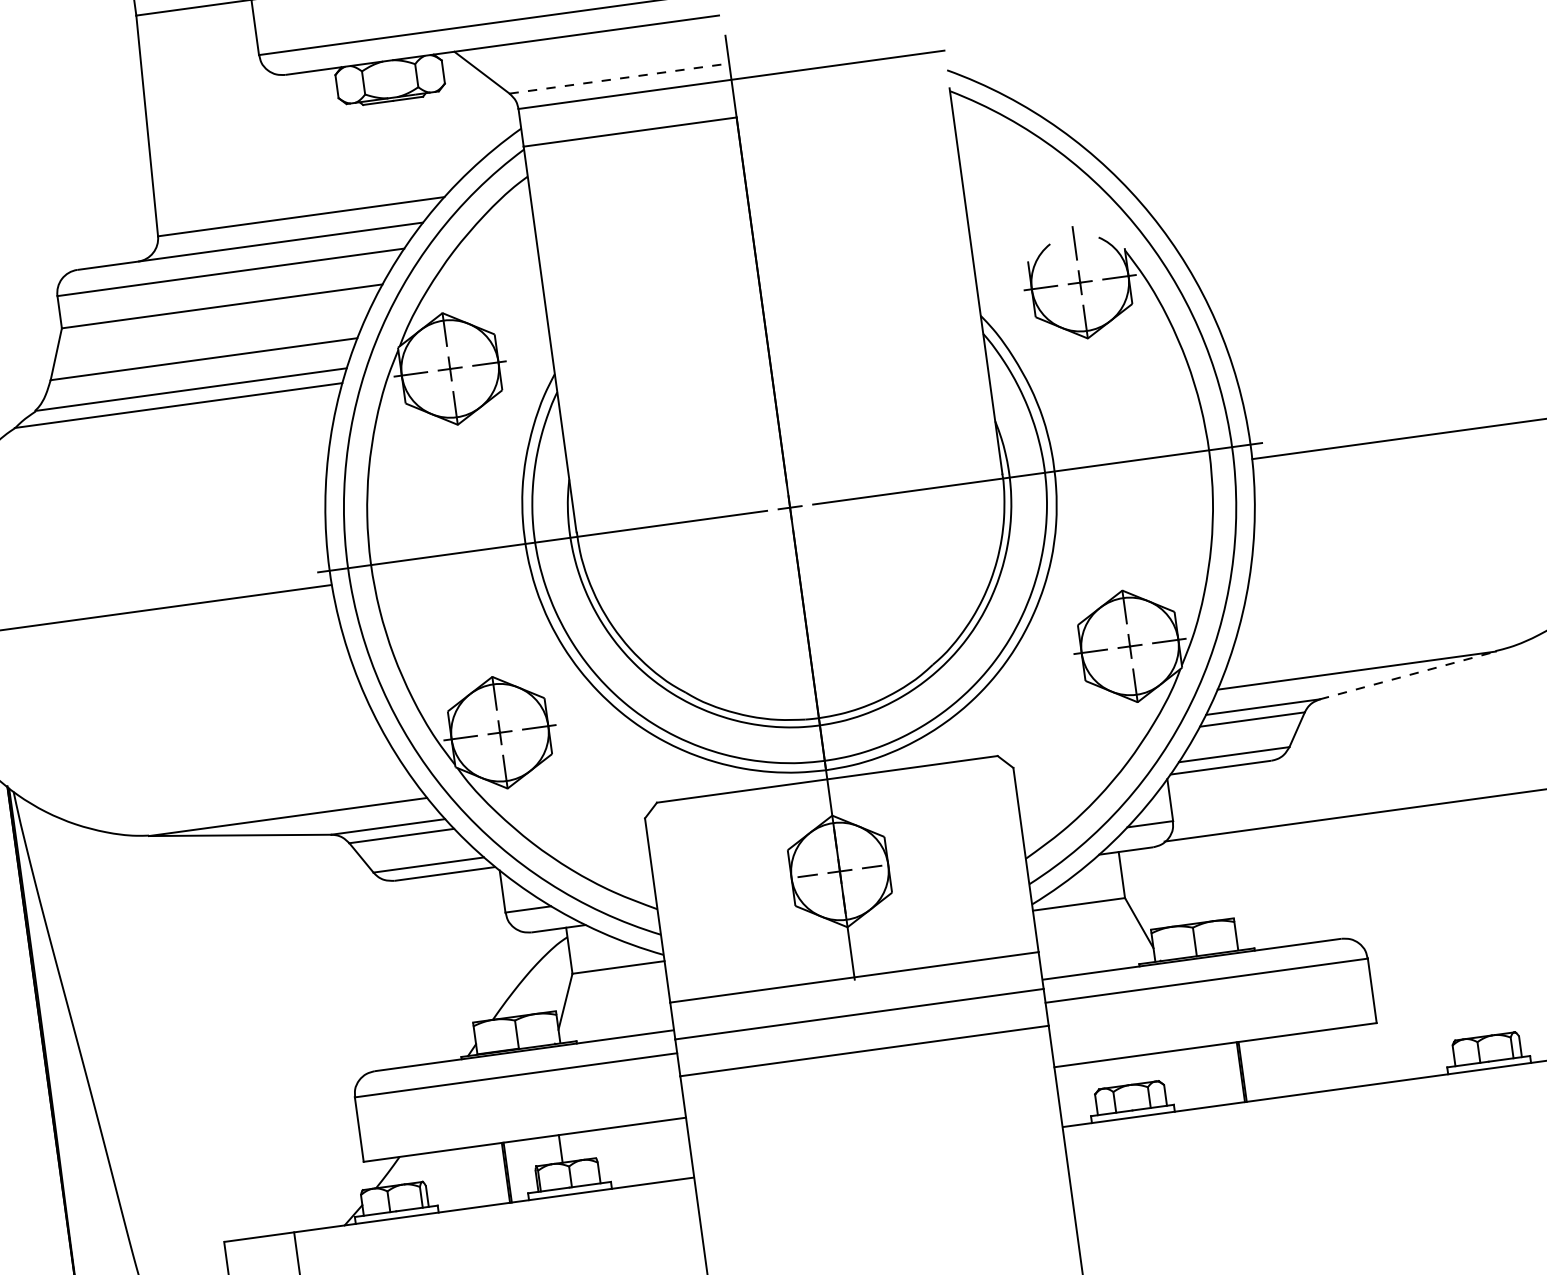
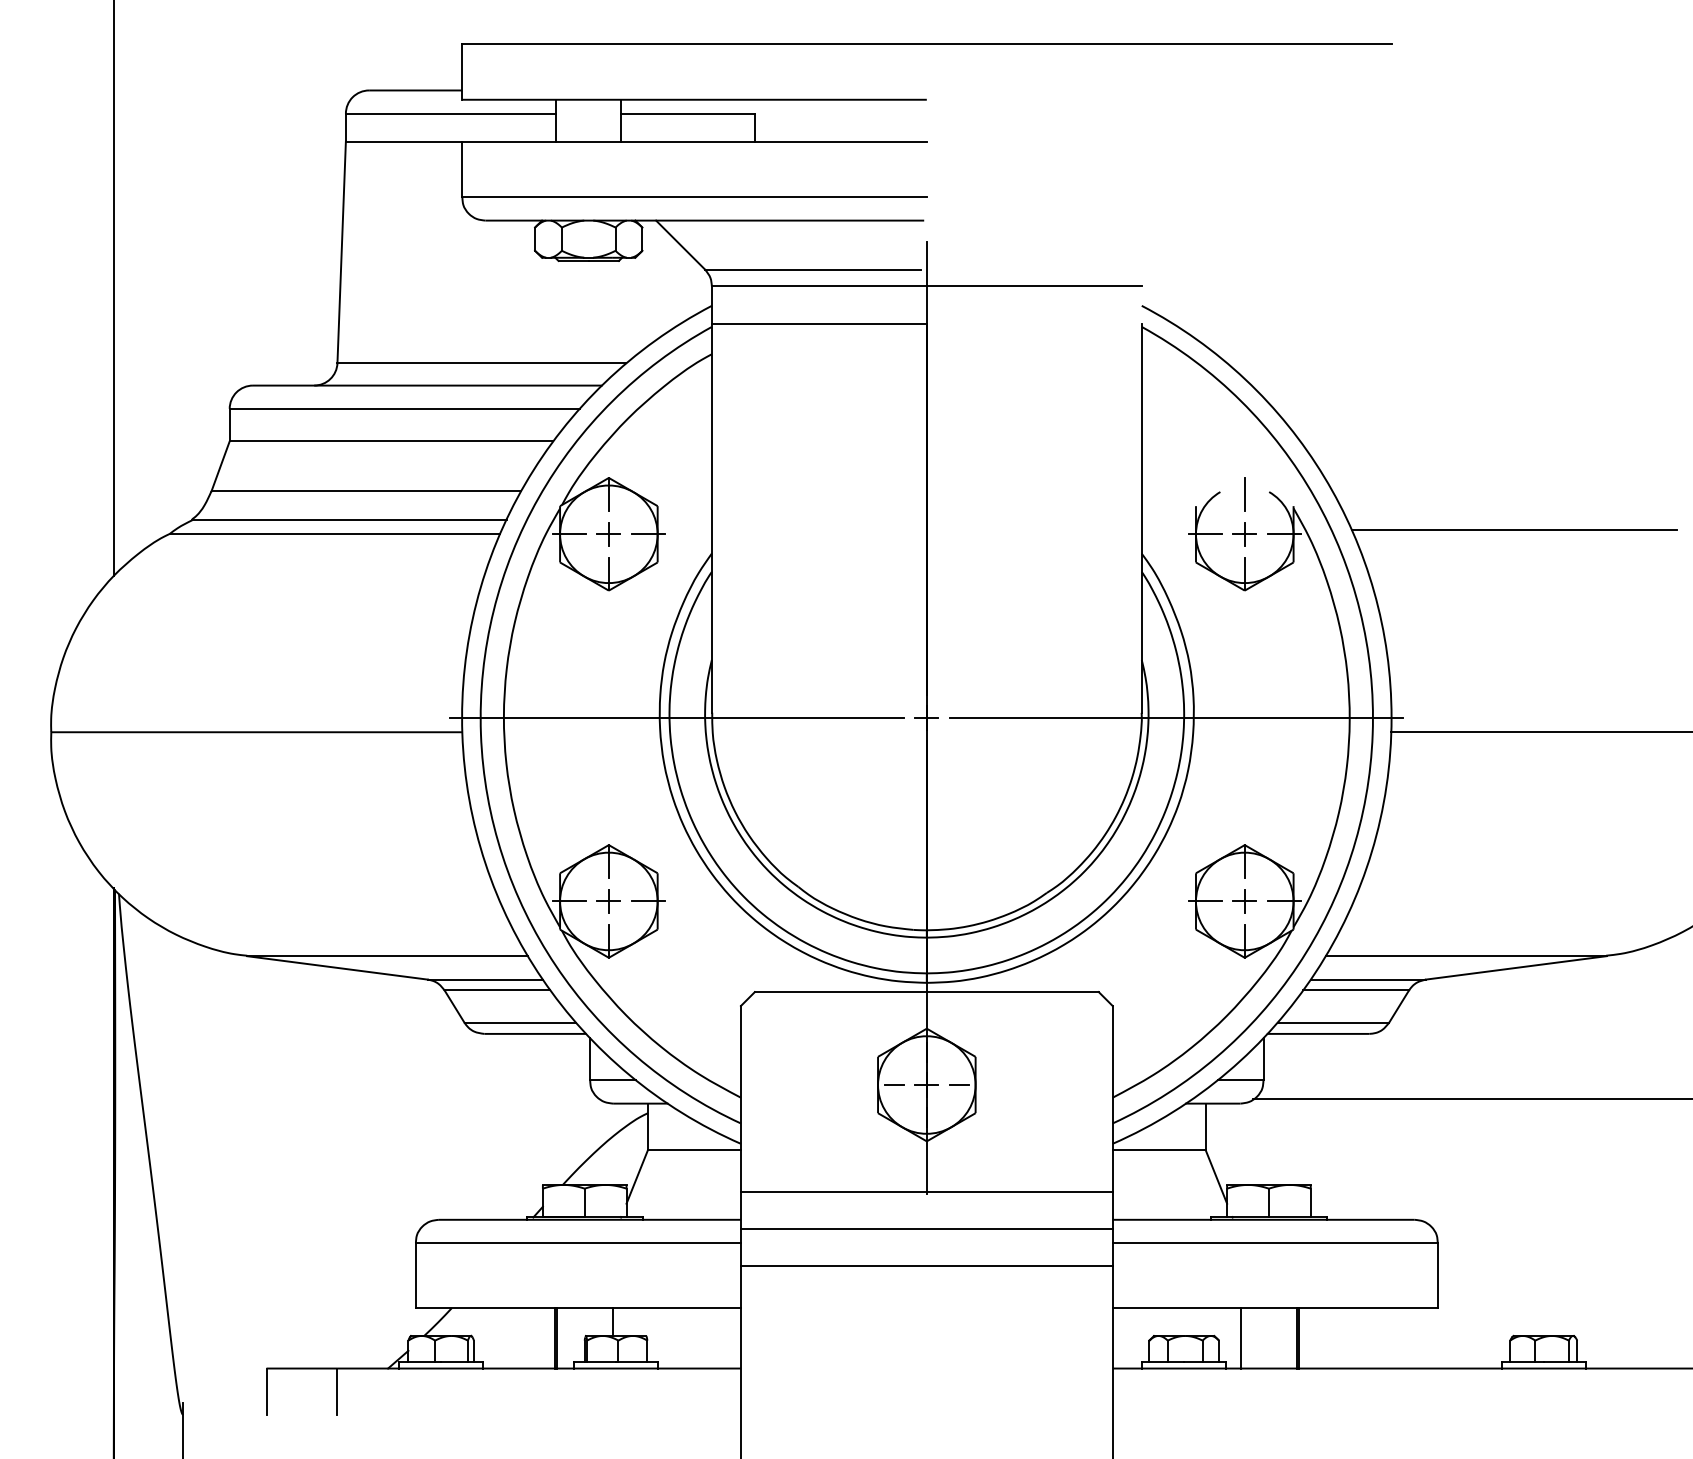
line: (616, 78) -> (813, 269), dashed -> solid
line: (1345, 241) -> (1513, 529), added
line: (1408, 674) -> (1516, 967), dashed -> solid
line: (1186, 1079) -> (1241, 1338), added

